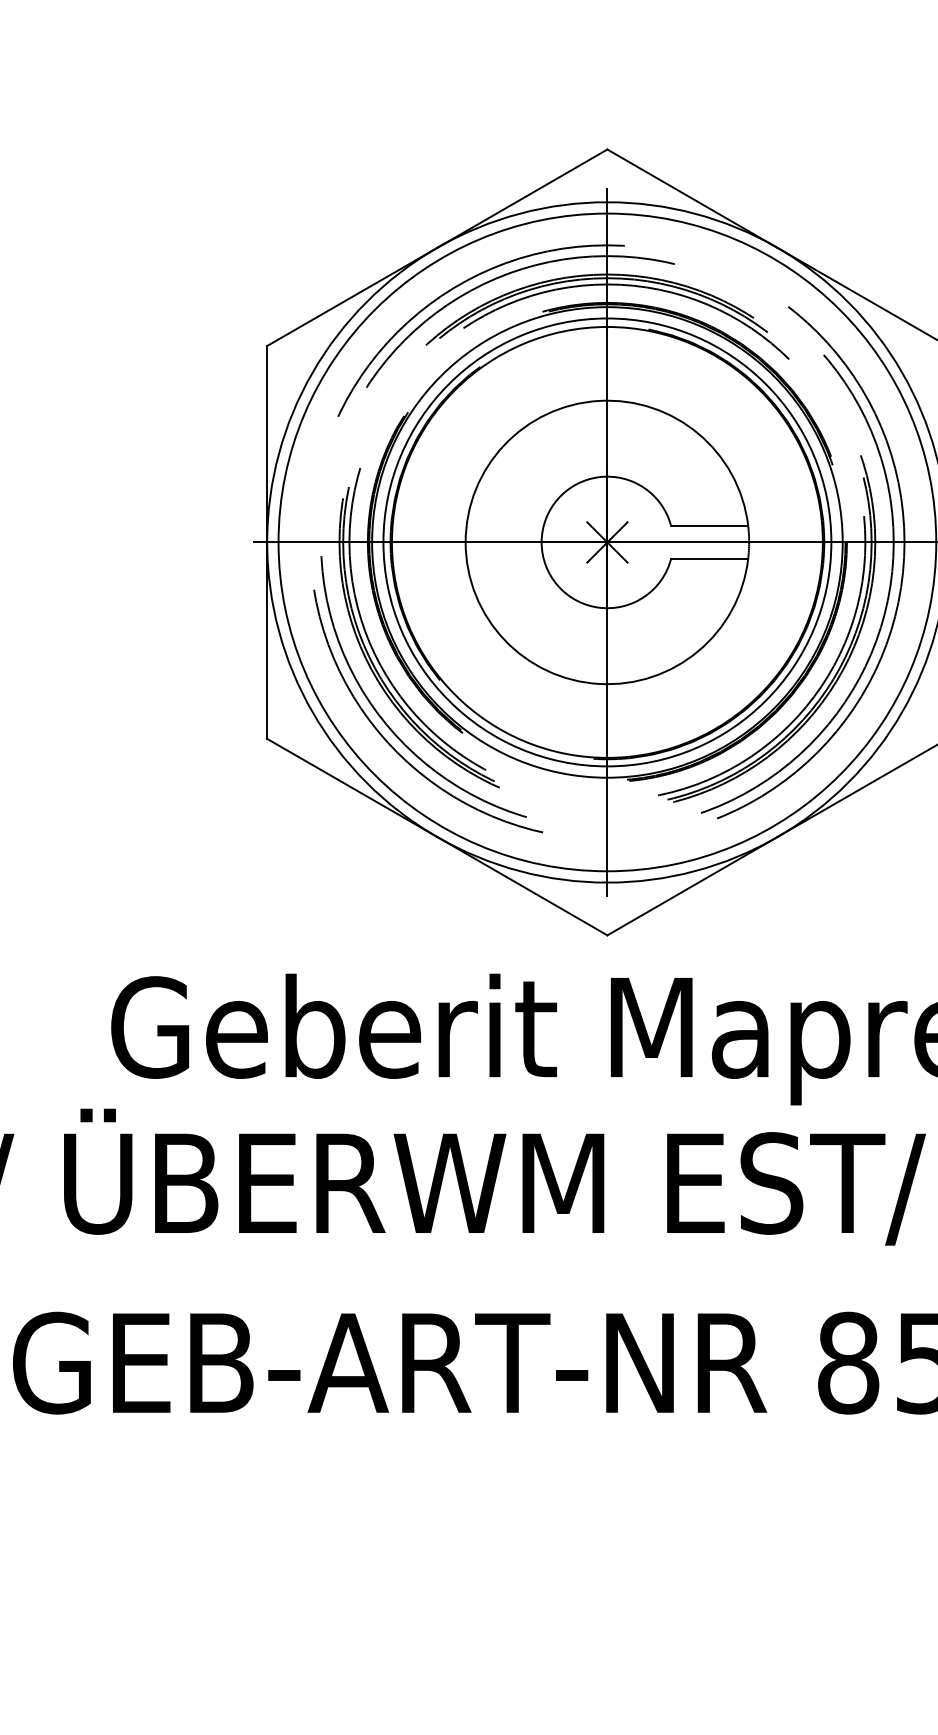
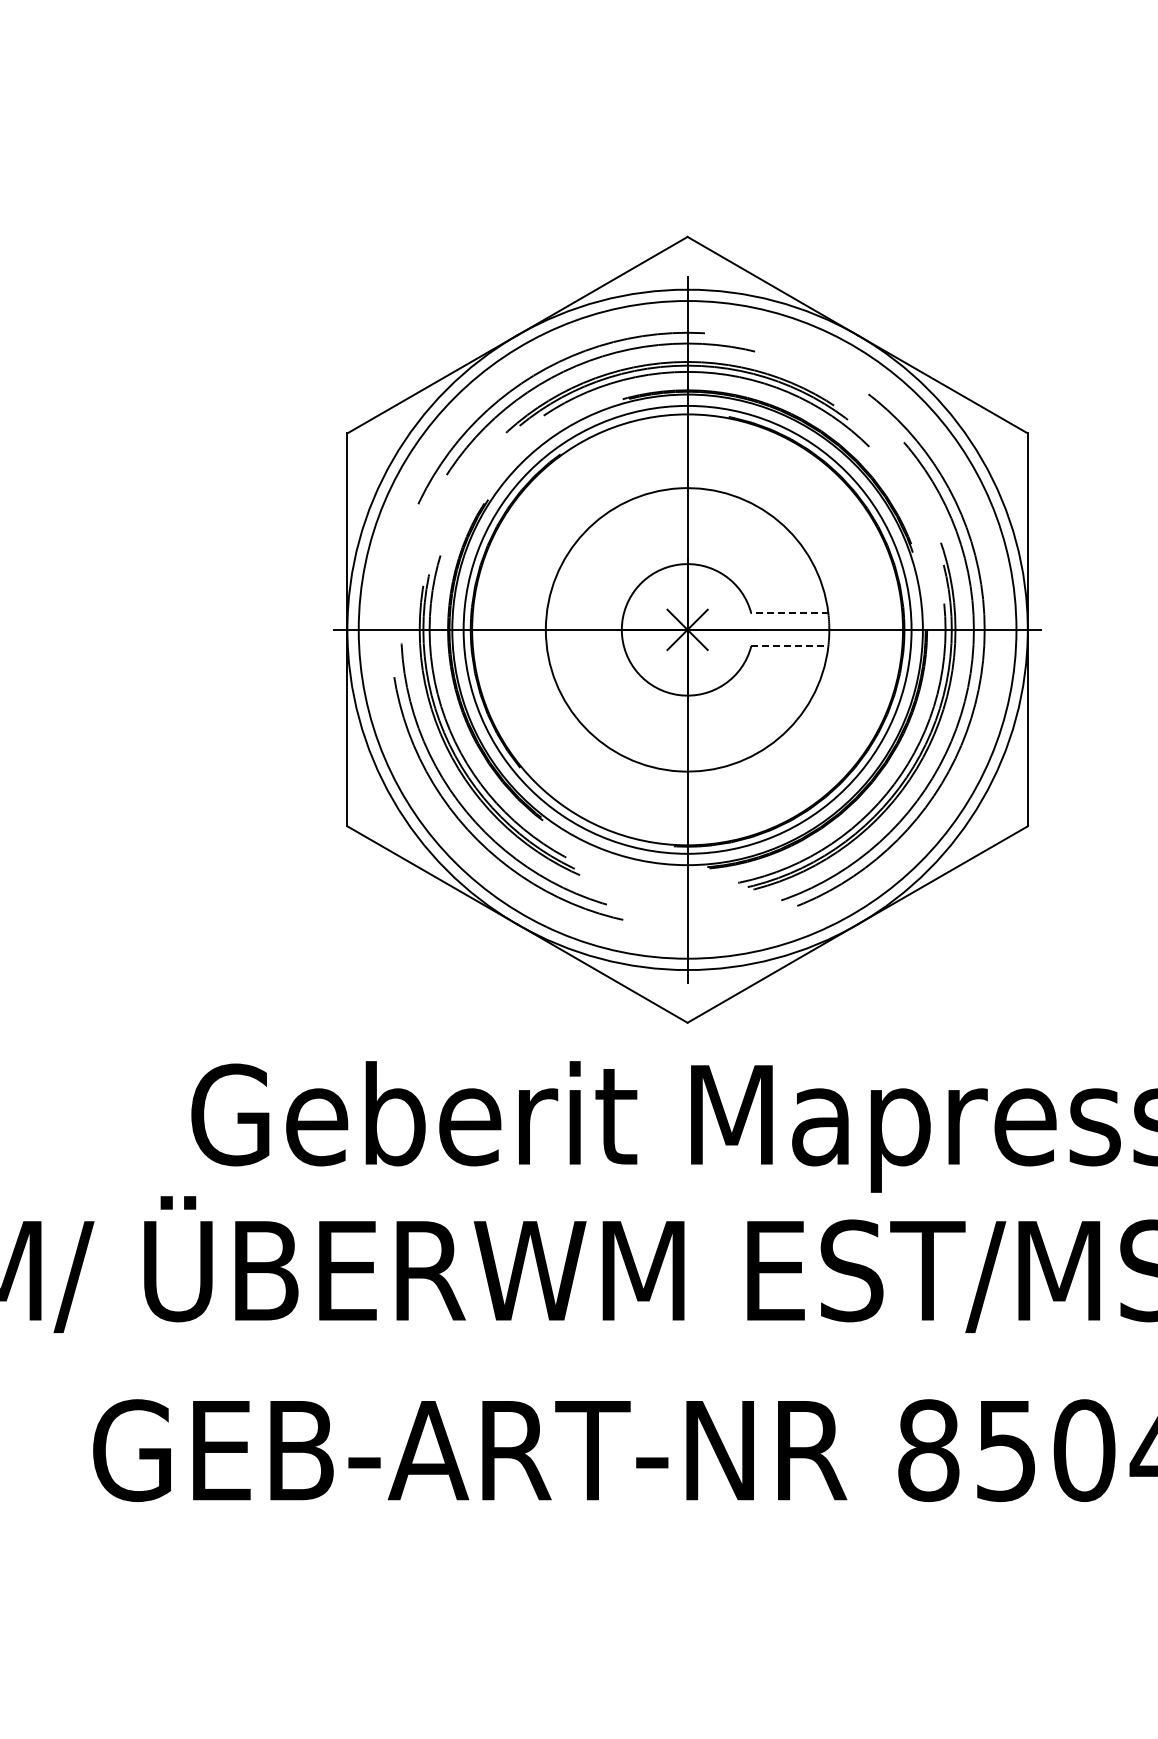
line: (709, 526) -> (789, 613), solid -> dashed
line: (709, 559) -> (789, 646), solid -> dashed

